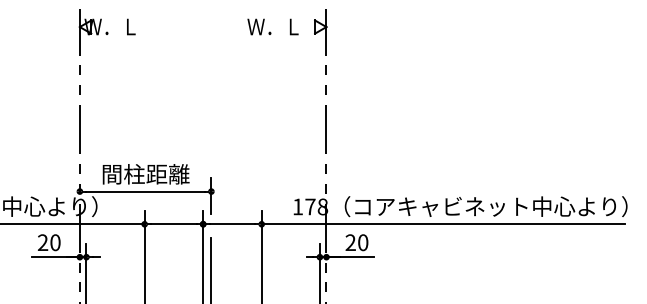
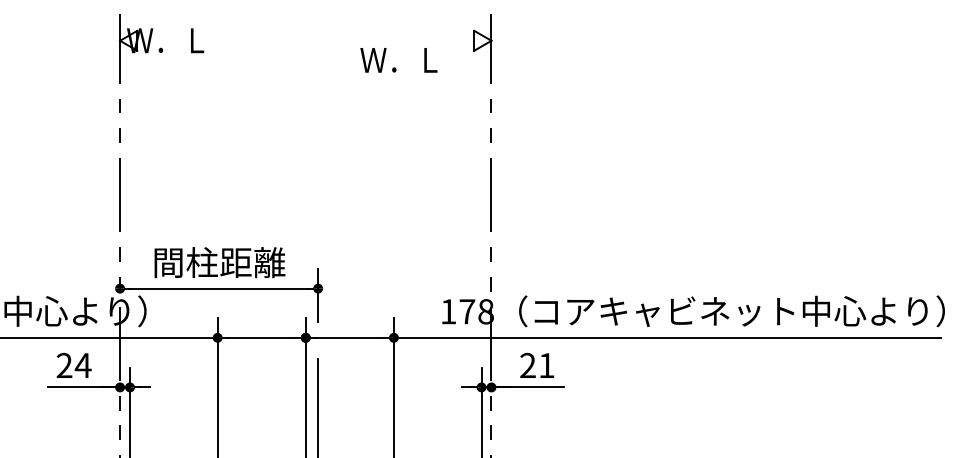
text: (272, 26) -> (398, 59), moved
text: (54, 242) -> (81, 365), 20 -> 24
text: (363, 242) -> (547, 365), 20 -> 21

